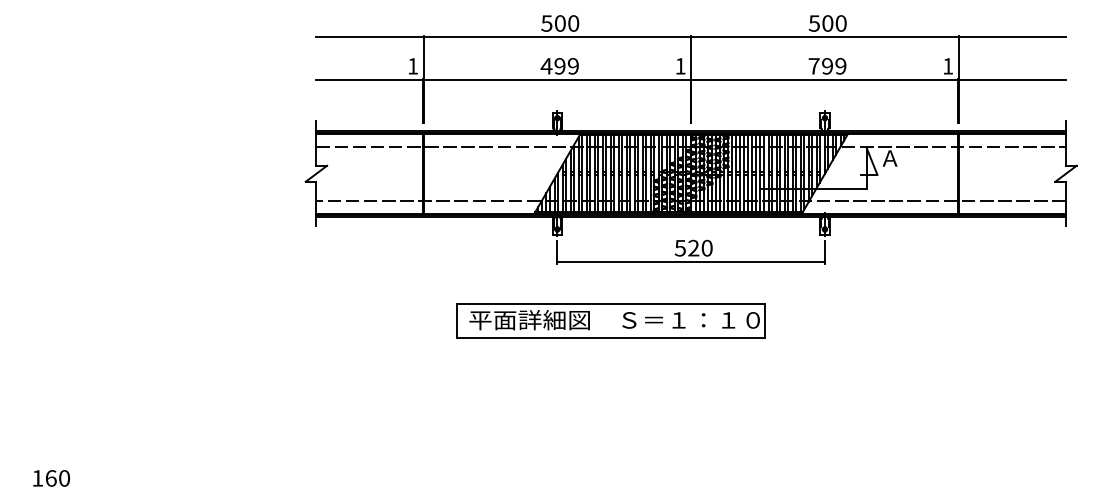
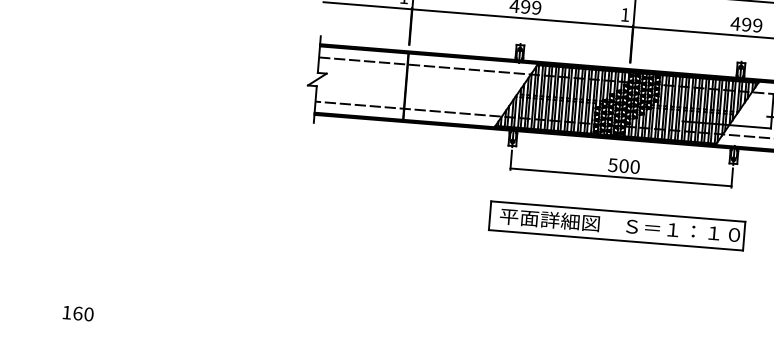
text: (814, 66) -> (735, 24), 799 -> 499
text: (693, 248) -> (623, 166), 520 -> 500
part: (610, 320) -> (616, 225), moved

